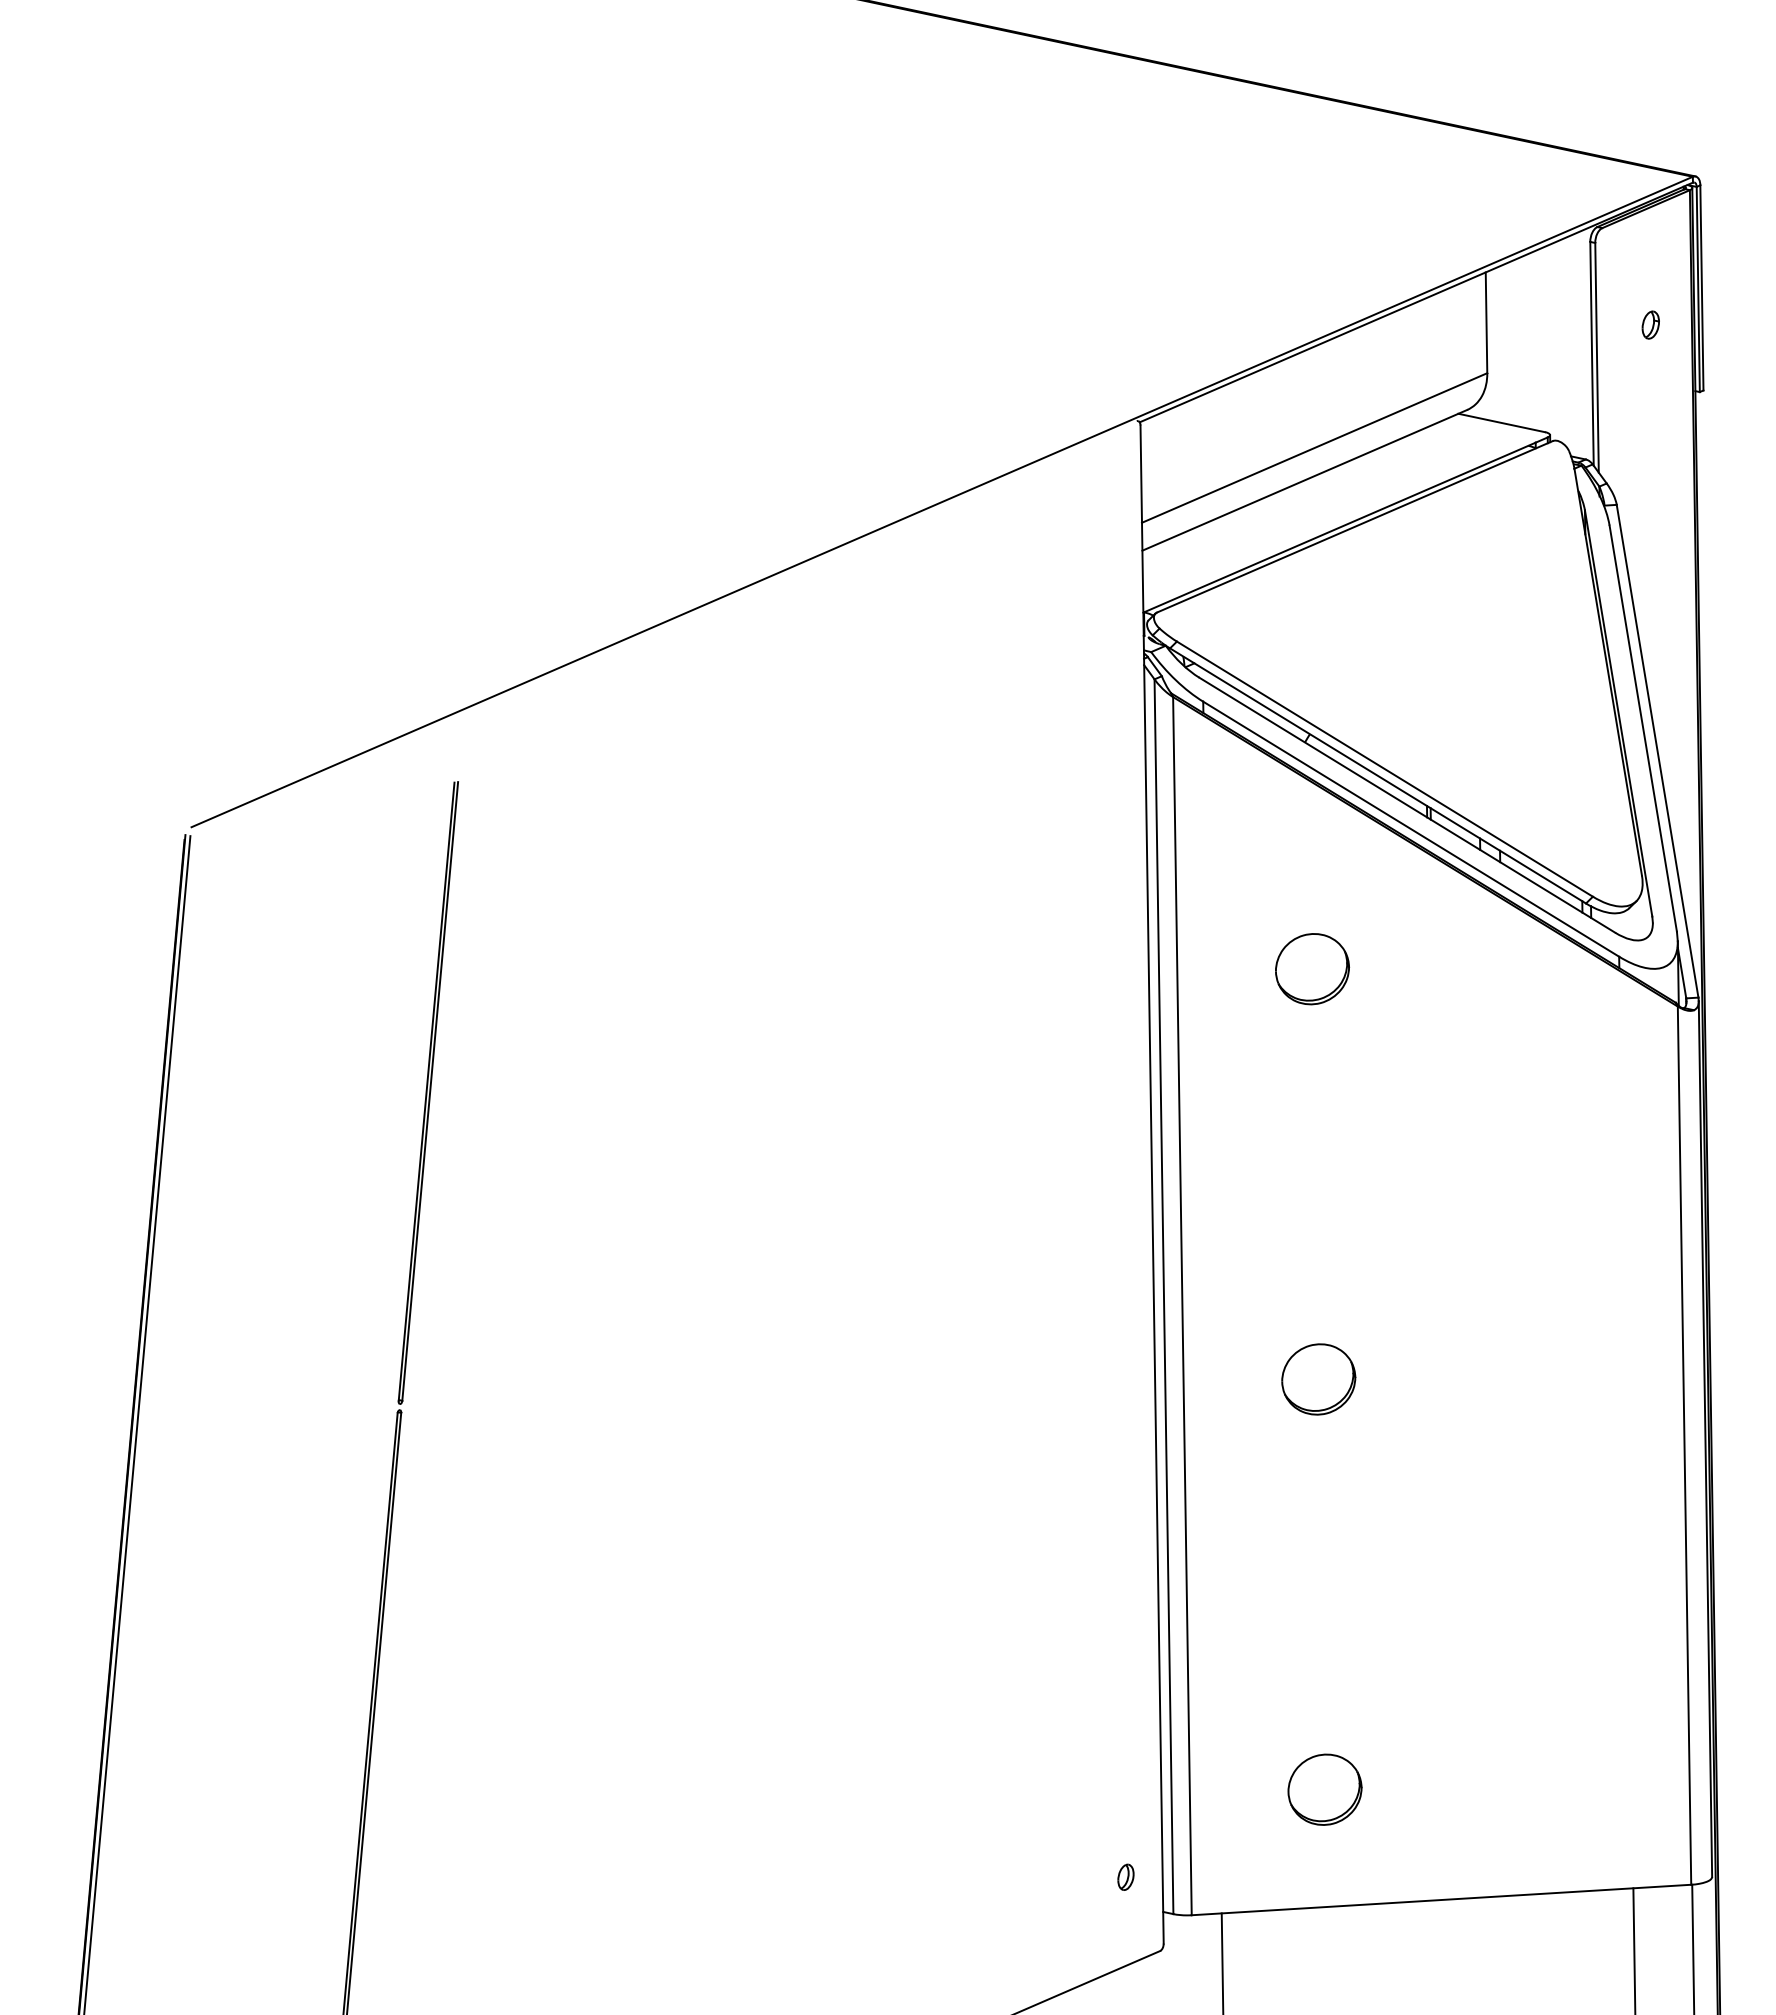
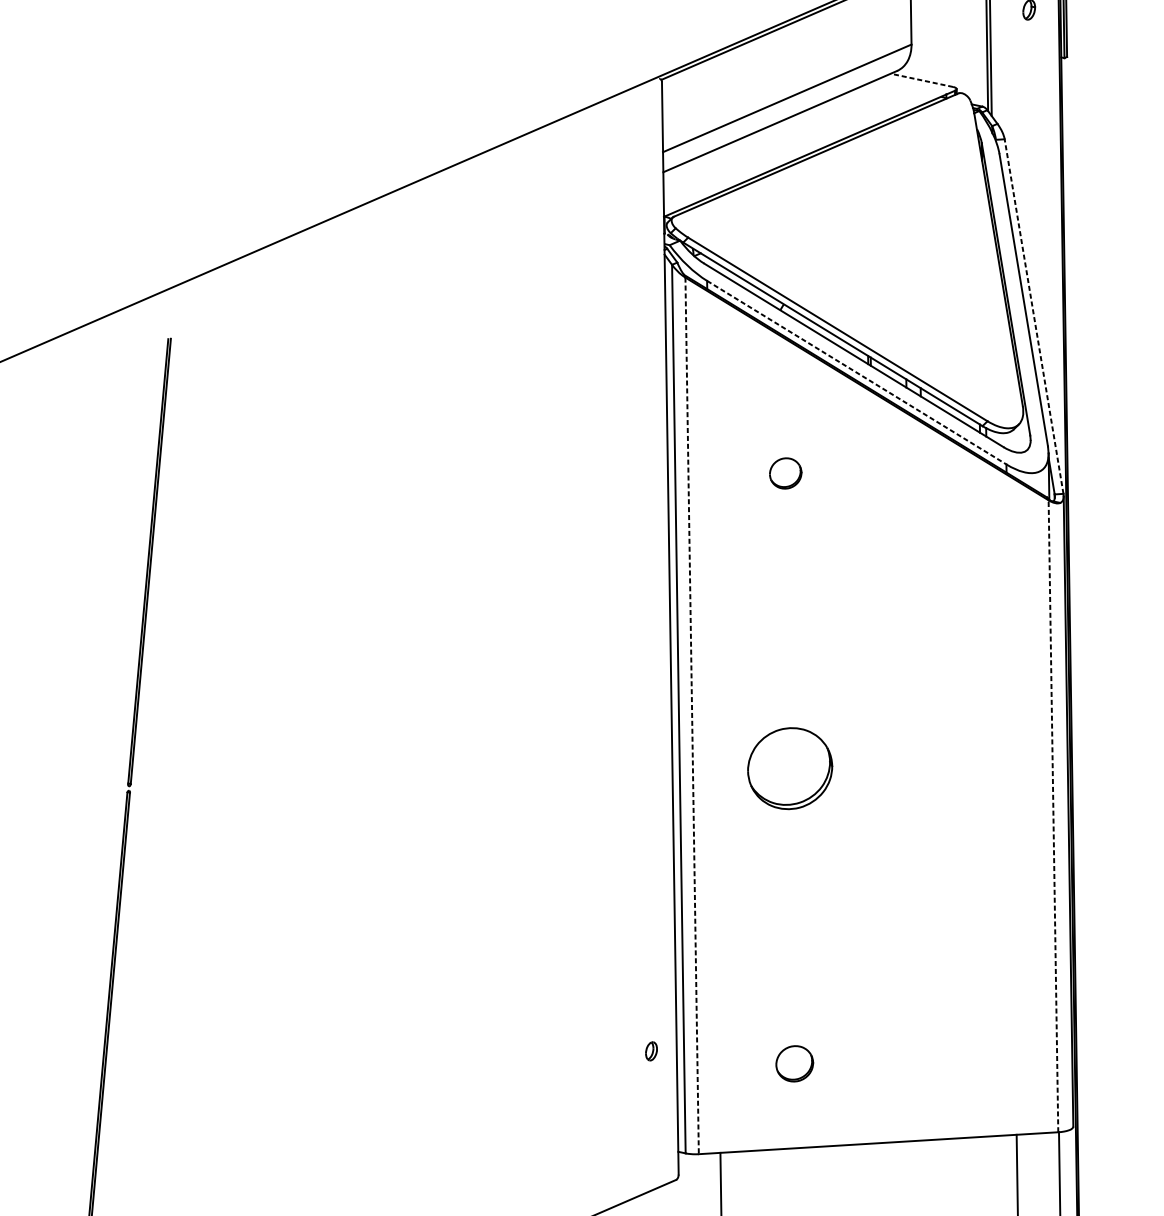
line: (1501, 422) -> (921, 80), solid -> dashed
line: (1657, 751) -> (1034, 316), solid -> dashed
line: (1411, 829) -> (856, 372), solid -> dashed
part: (1312, 969) -> (785, 473), size x0.6
line: (1182, 1306) -> (692, 716), solid -> dashed
part: (1318, 1379) -> (790, 768), size x1.6
line: (1684, 1445) -> (1053, 816), solid -> dashed
part: (1324, 1789) -> (794, 1063), size x0.7
part: (1125, 1876) -> (651, 1050), moved

